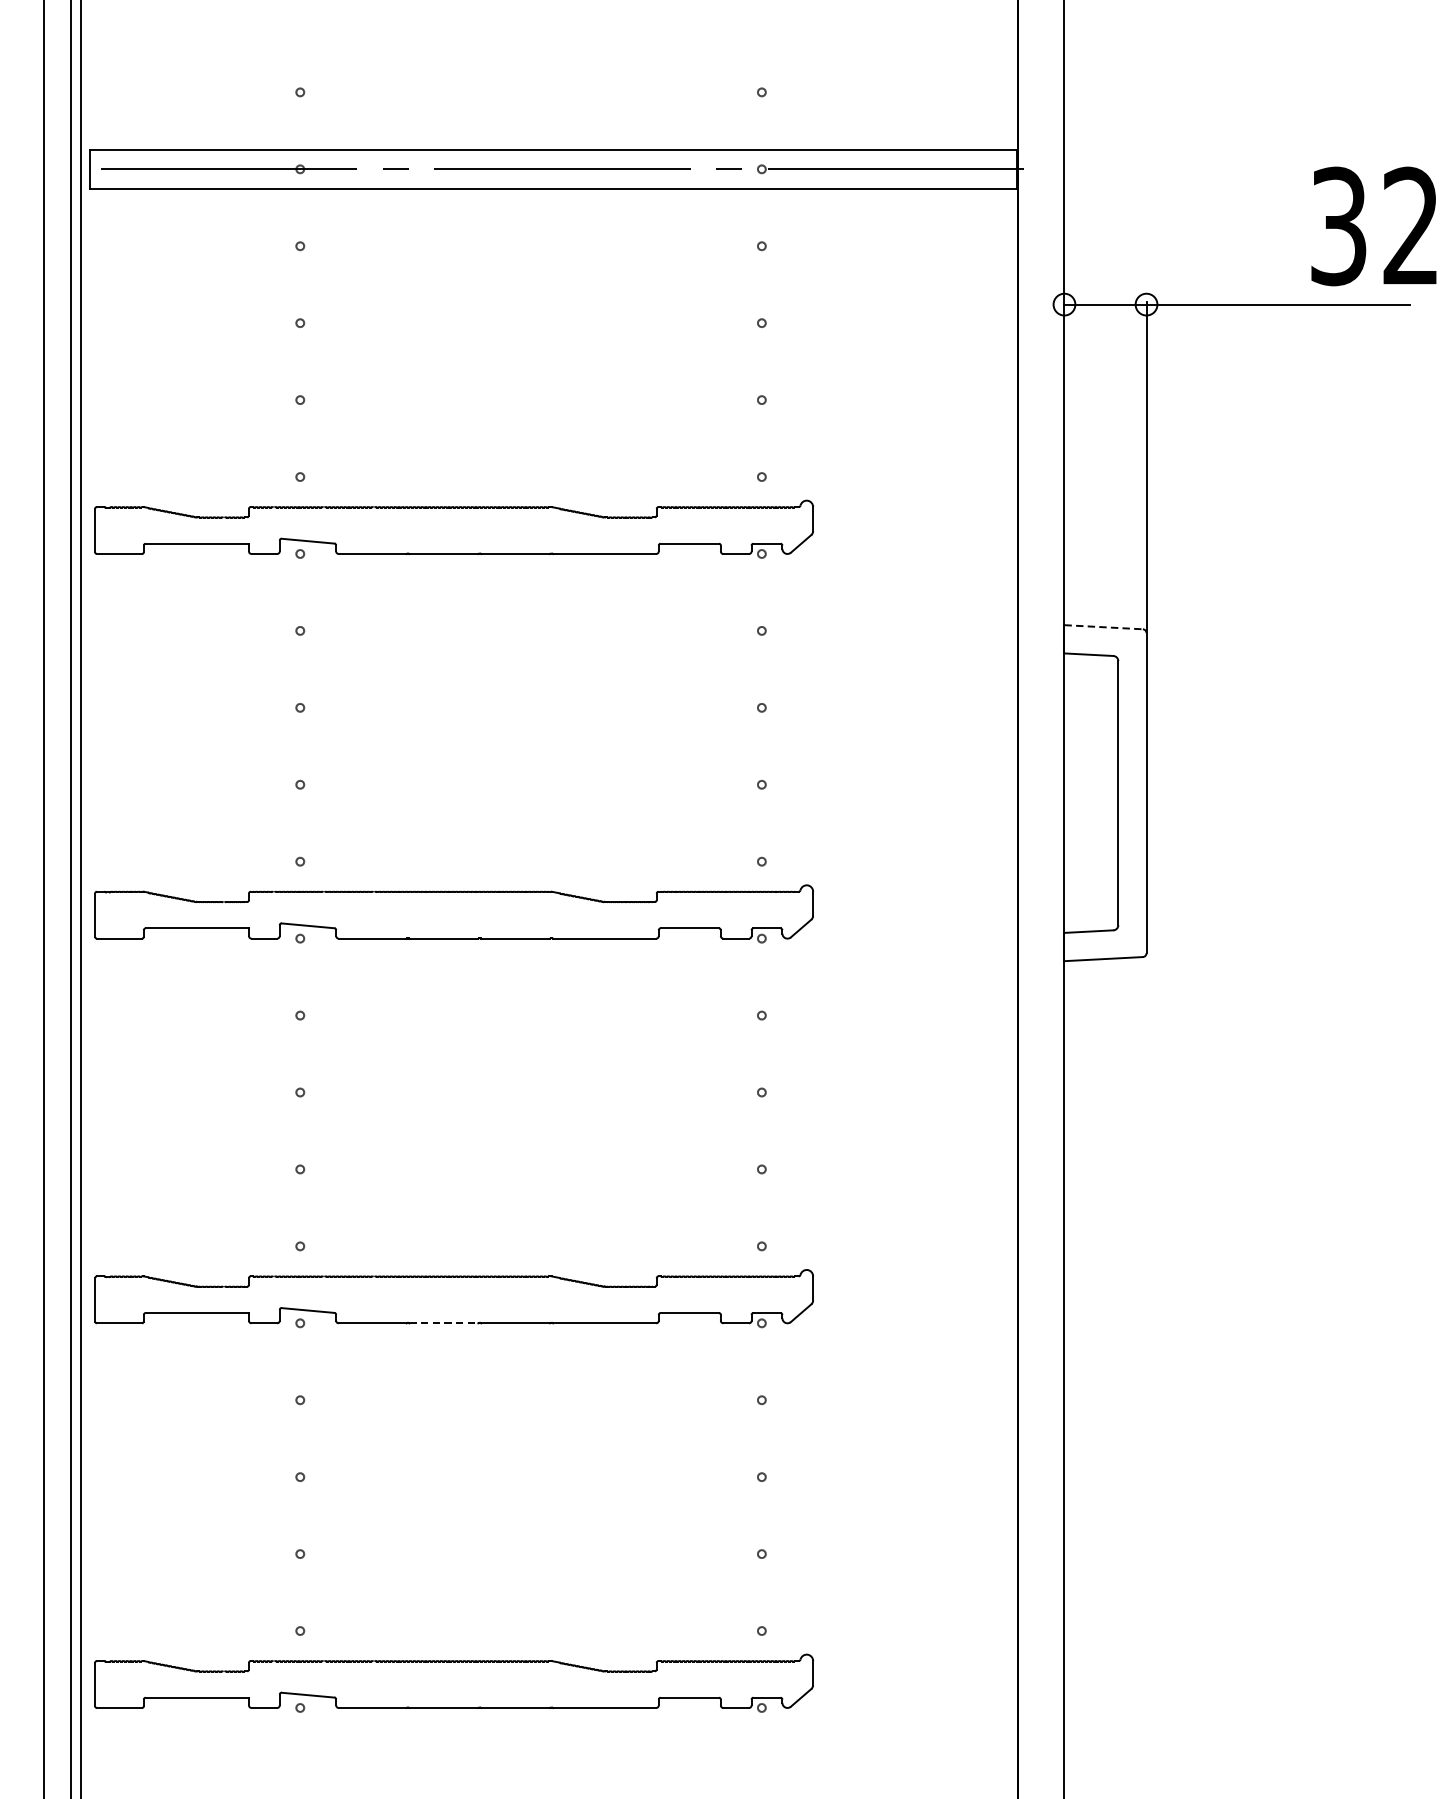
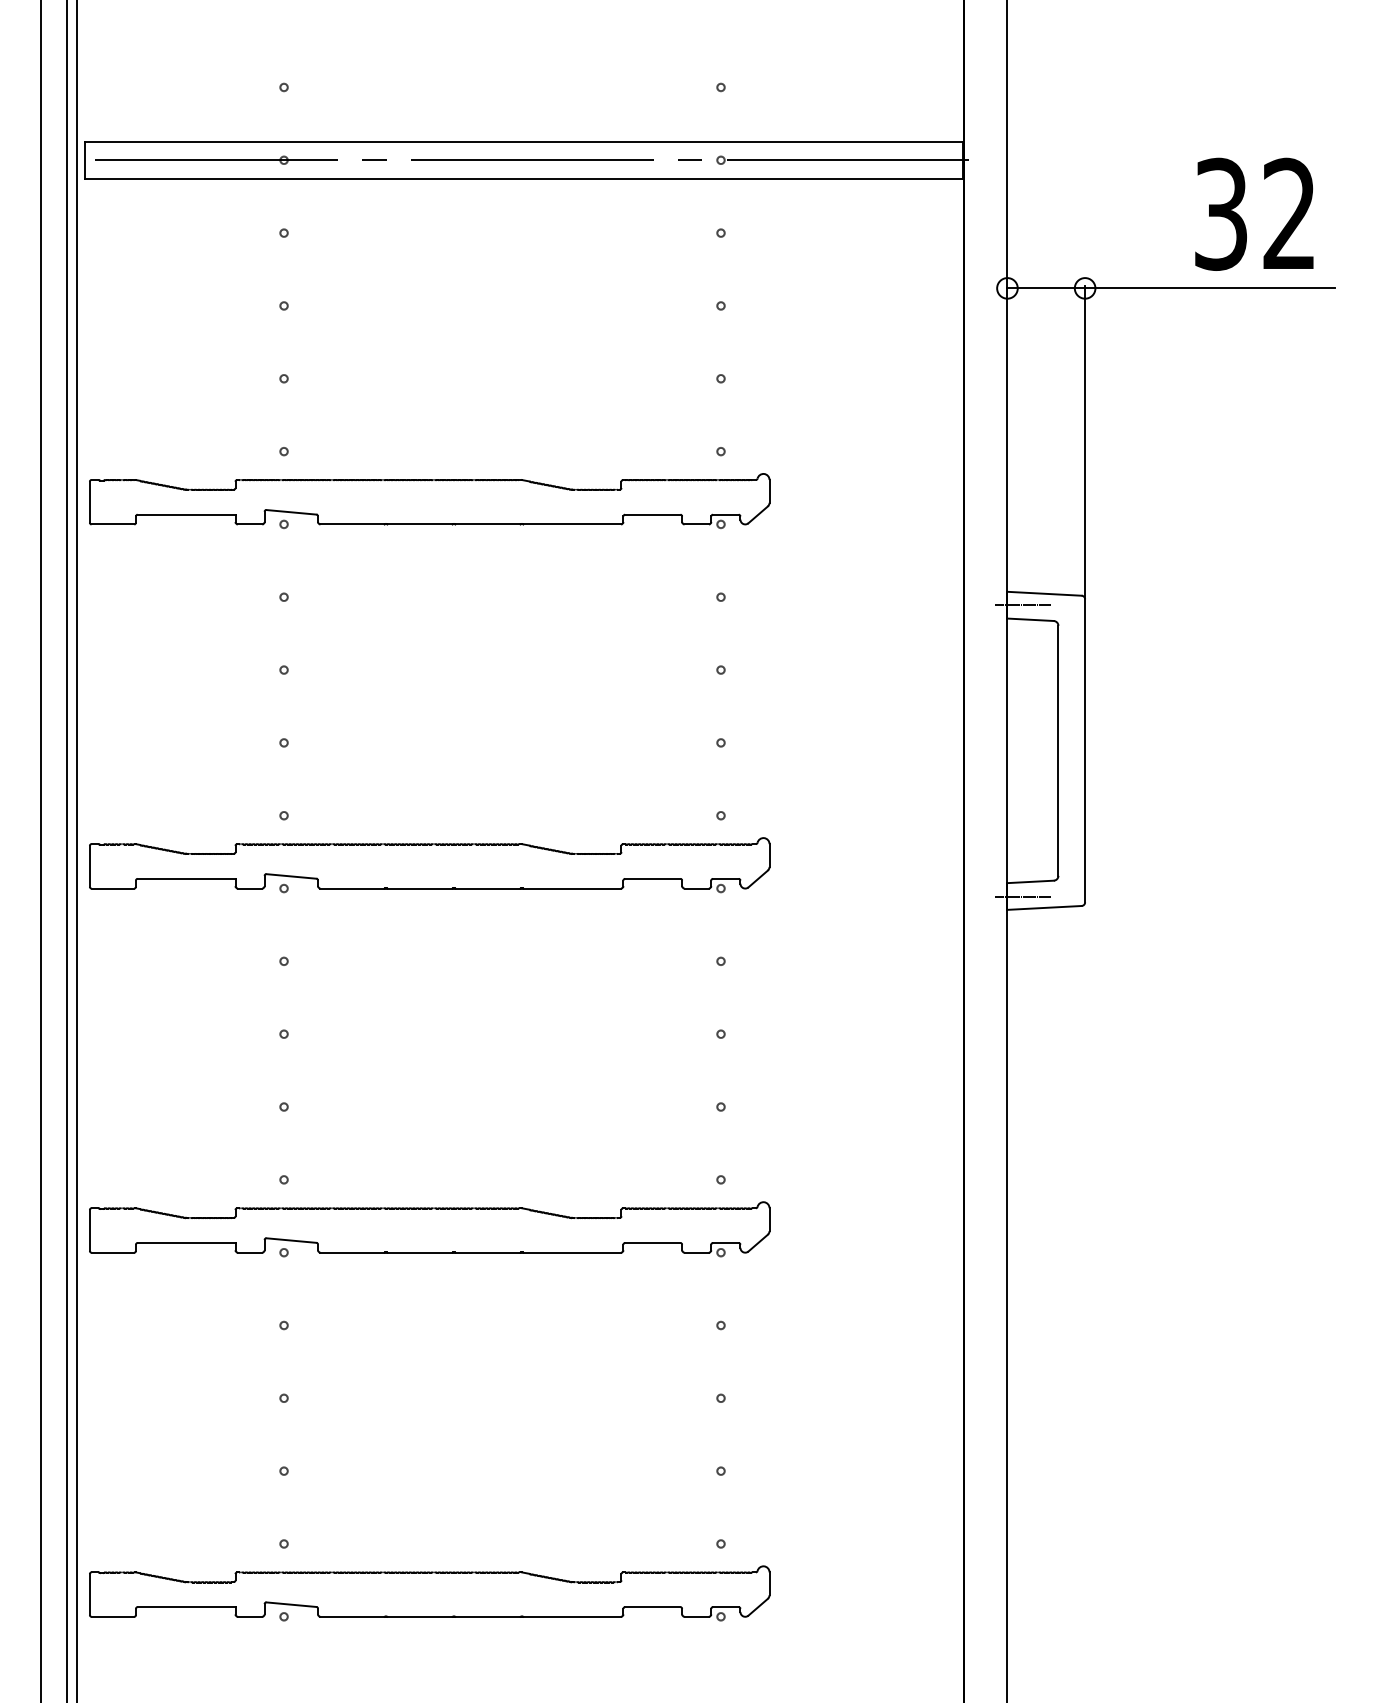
text: (1374, 225) -> (1254, 213), moved
line: (1104, 626) -> (1045, 593), dashed -> solid
line: (1081, 639) -> (1023, 605), added
line: (1081, 947) -> (1023, 896), added
line: (444, 1323) -> (420, 1252), dashed -> solid

